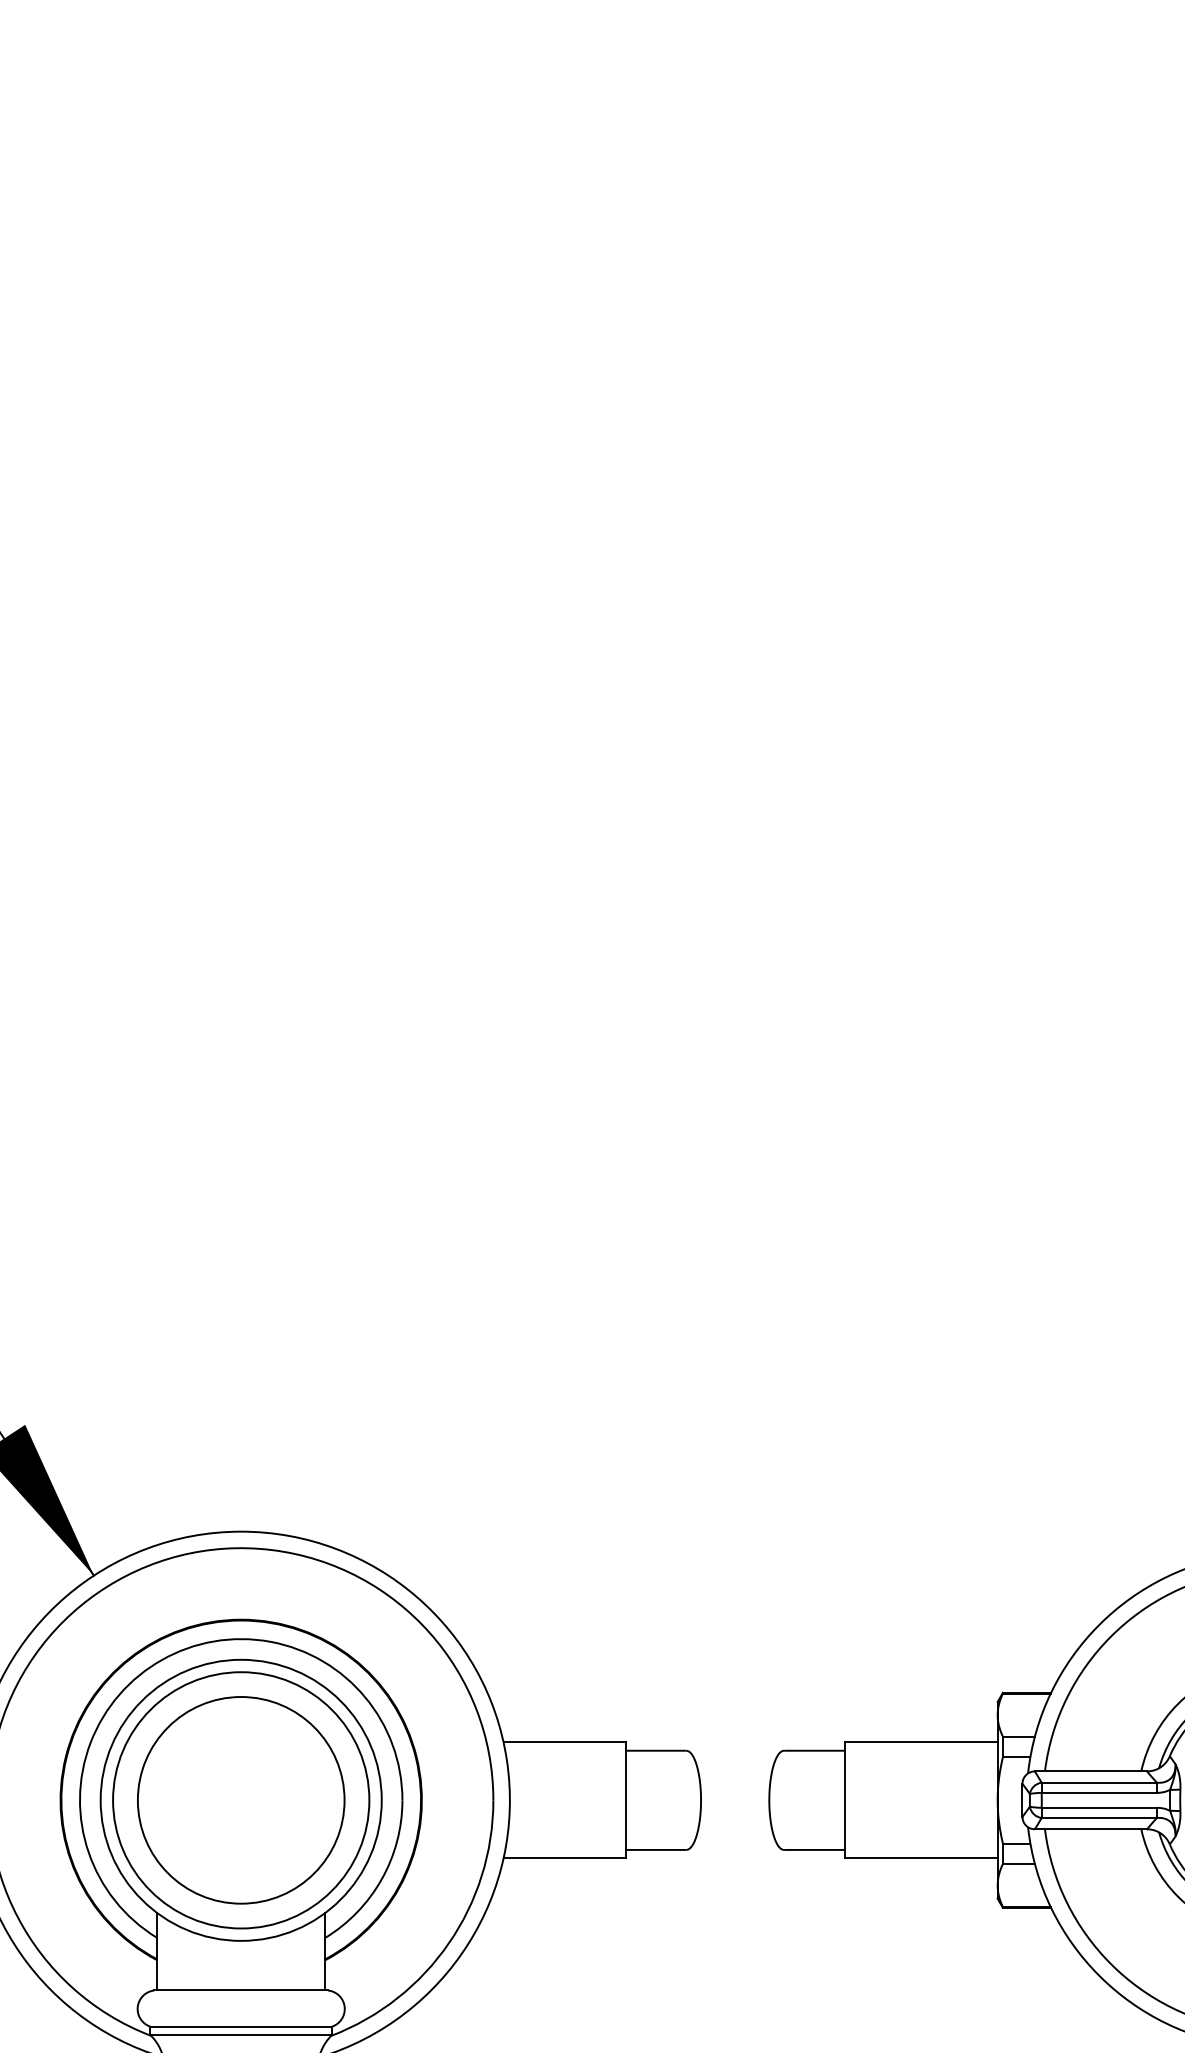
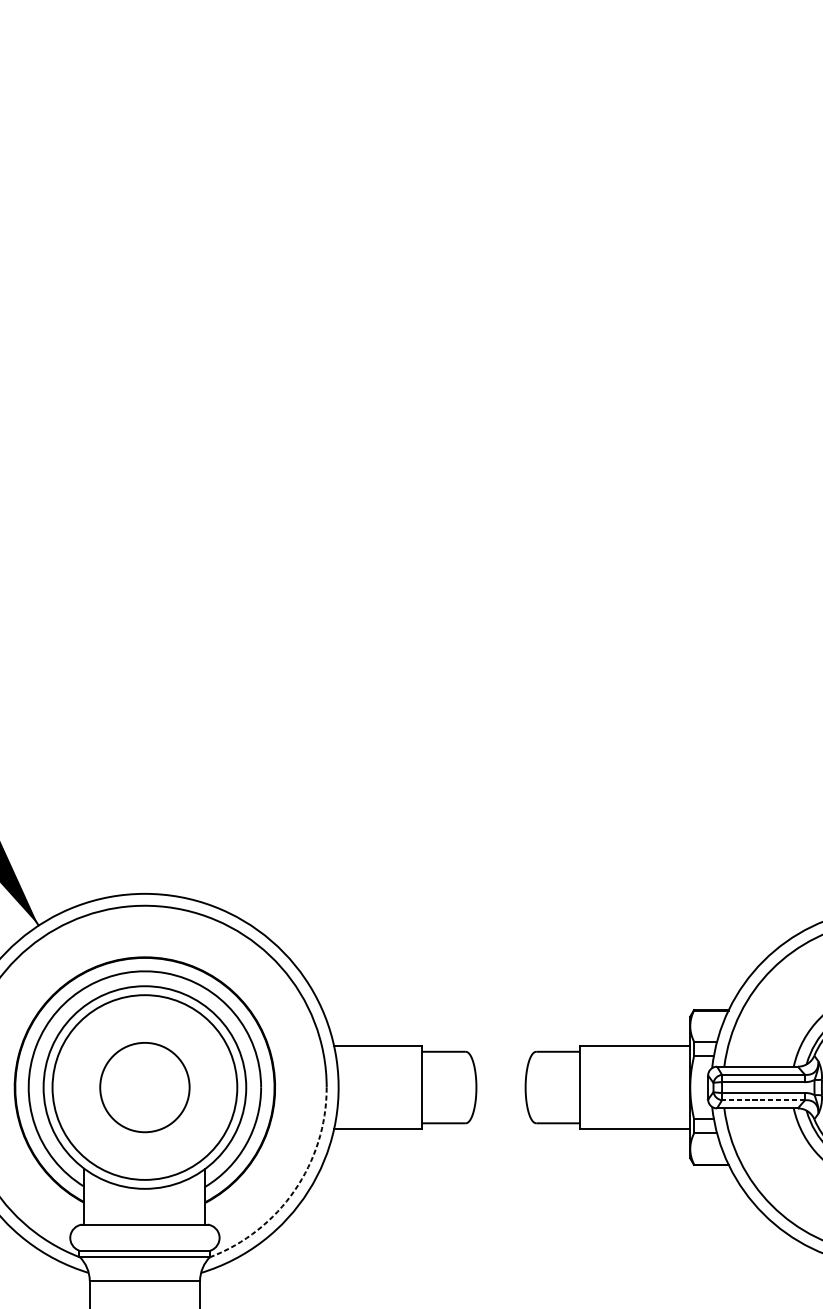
circle: (240, 1800) -> (144, 1087), size x0.6
line: (1099, 1817) -> (763, 1099), solid -> dashed
arc: (448, 1943) -> (294, 1190), solid -> dashed

